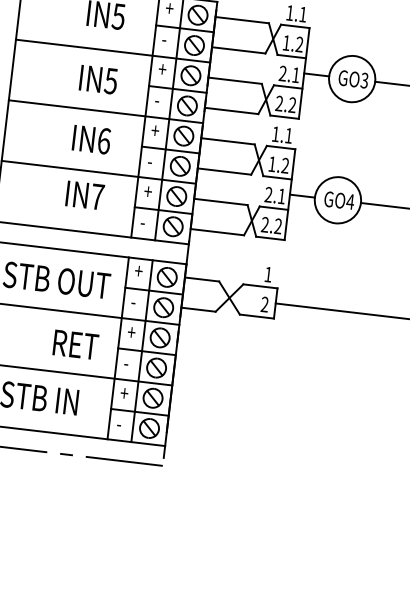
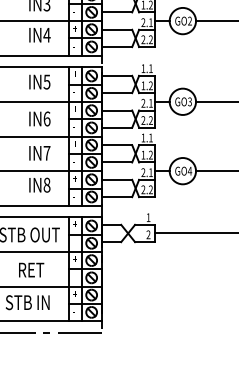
text: (110, 80) -> (46, 118), IN5 -> IN6
text: (103, 139) -> (46, 152), IN6 -> IN7
text: (96, 195) -> (46, 184), IN7 -> IN8
text: (75, 343) -> (31, 269), moved

